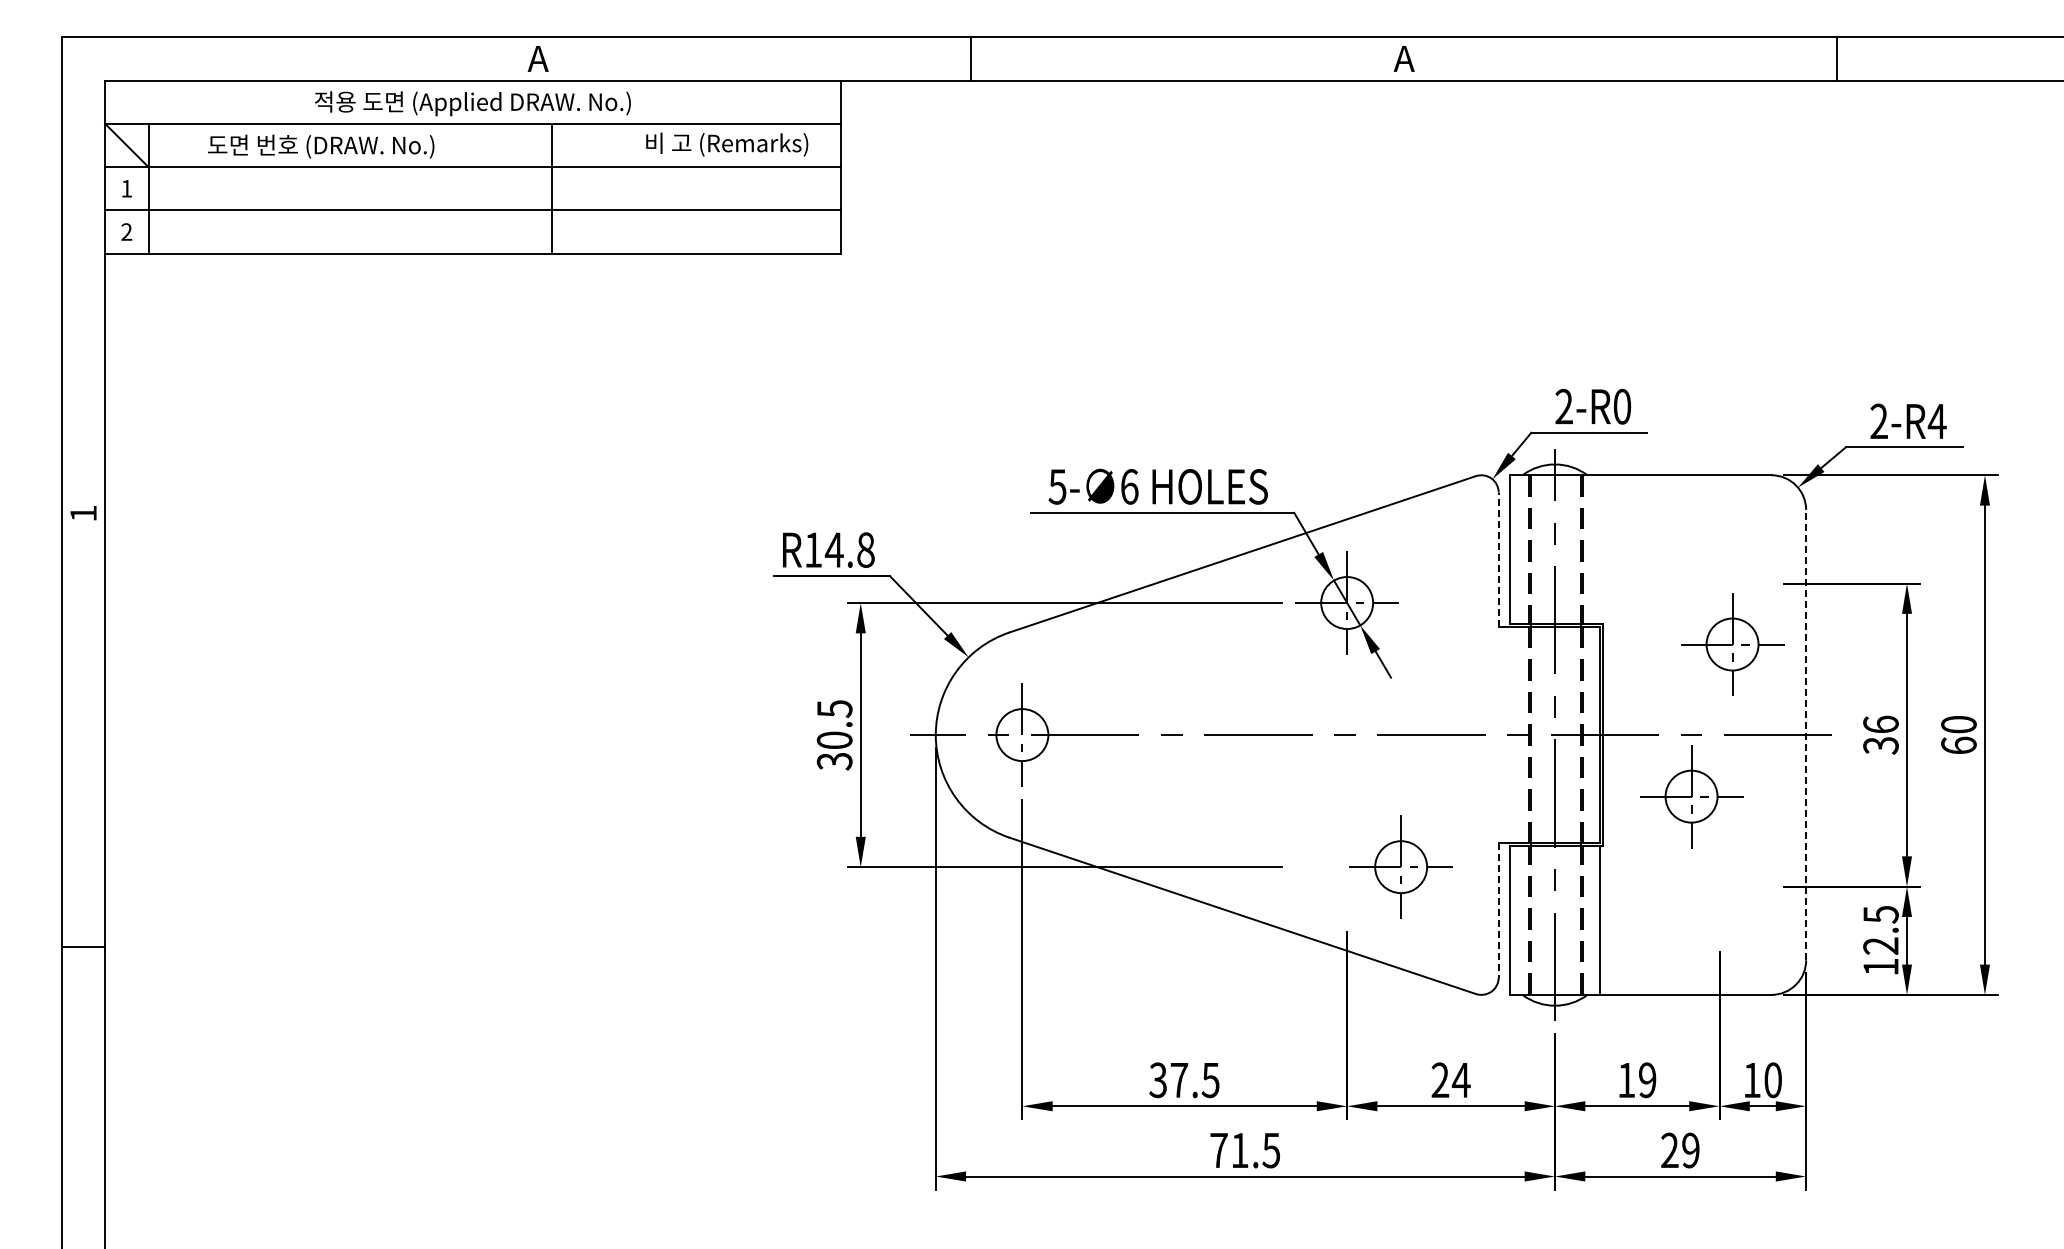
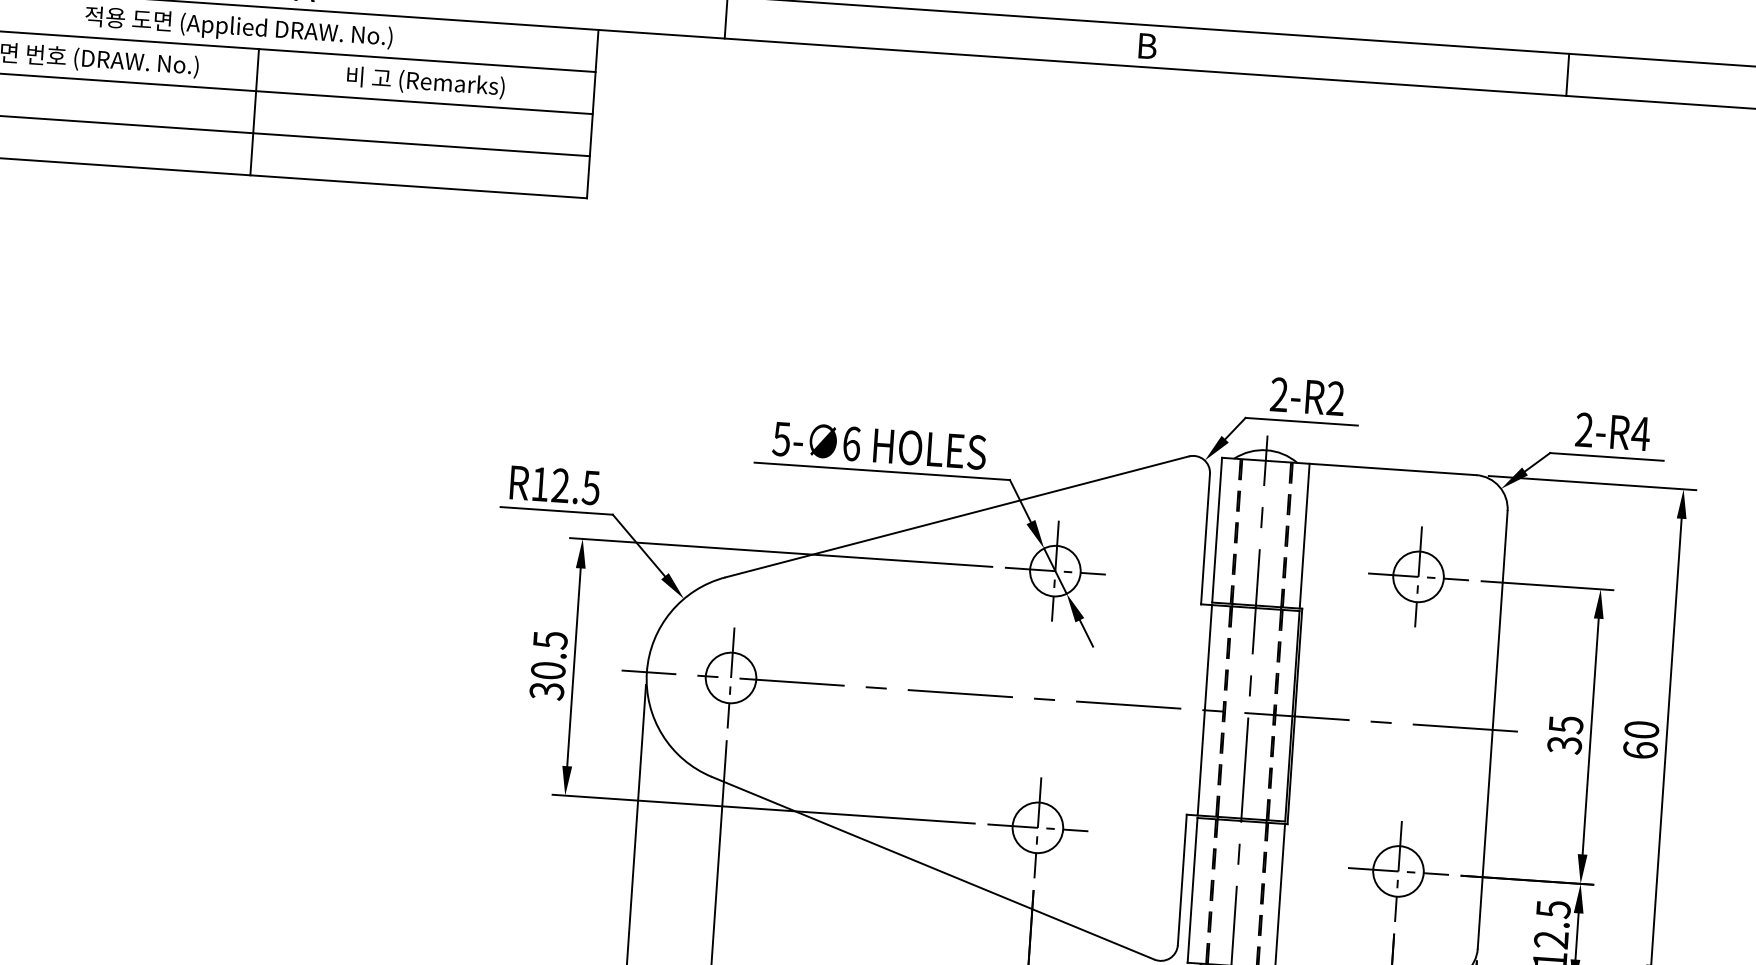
text: (1403, 58) -> (1146, 45), A -> B
text: (727, 144) -> (426, 82), moved
line: (551, 188) -> (254, 111), moved
text: (1622, 406) -> (1335, 398), 2-R0 -> 2-R2
text: (849, 549) -> (575, 486), R14.8 -> R12.5
line: (1600, 549) -> (1305, 535), added
line: (1498, 559) -> (1205, 538), dashed -> solid
part: (1732, 644) -> (1418, 576), moved
text: (1880, 724) -> (1565, 724), 36 -> 35
line: (1509, 734) -> (1204, 709), added
line: (1806, 734) -> (1493, 729), dashed -> solid
part: (1691, 796) -> (1398, 871), moved
part: (1400, 866) -> (1037, 827), moved
line: (1498, 910) -> (1182, 879), dashed -> solid

